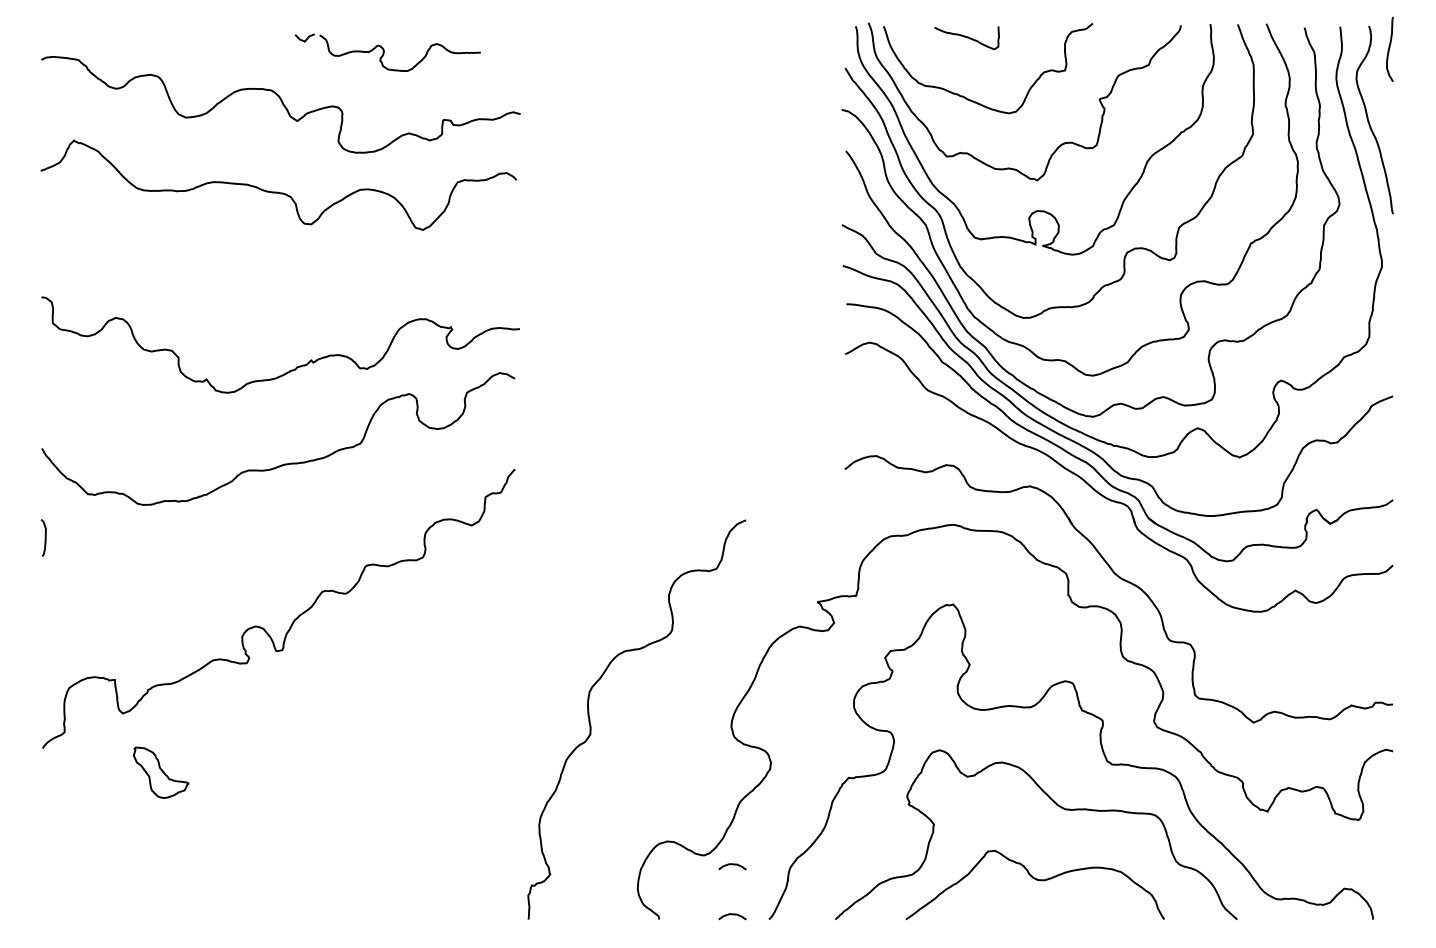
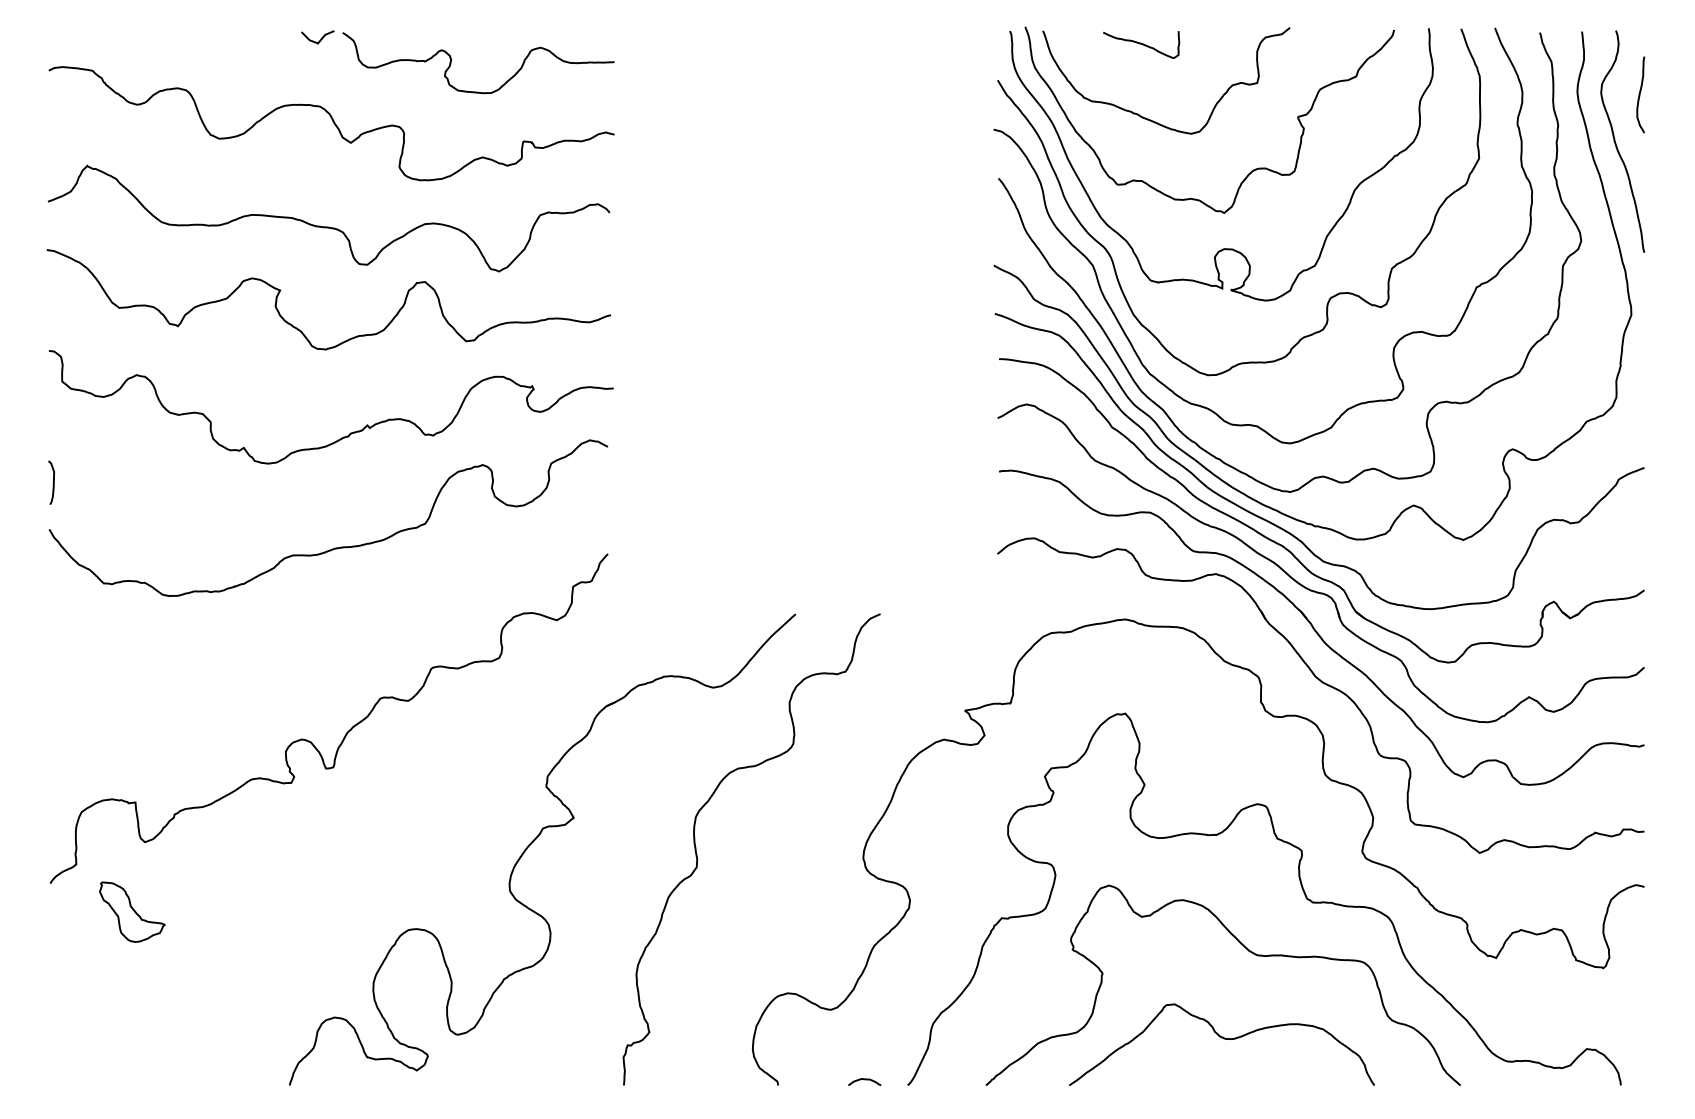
curve: (1389, 49) -> (1640, 94), moved
part: (387, 52) -> (457, 61), size x1.43
curve: (256, 280) -> (302, 331), added
part: (1119, 531) -> (1321, 627), added
curve: (44, 537) -> (52, 482), moved
part: (453, 712) -> (535, 841), added
part: (160, 772) -> (131, 911), moved
curve: (732, 865) -> (864, 1021), removed

